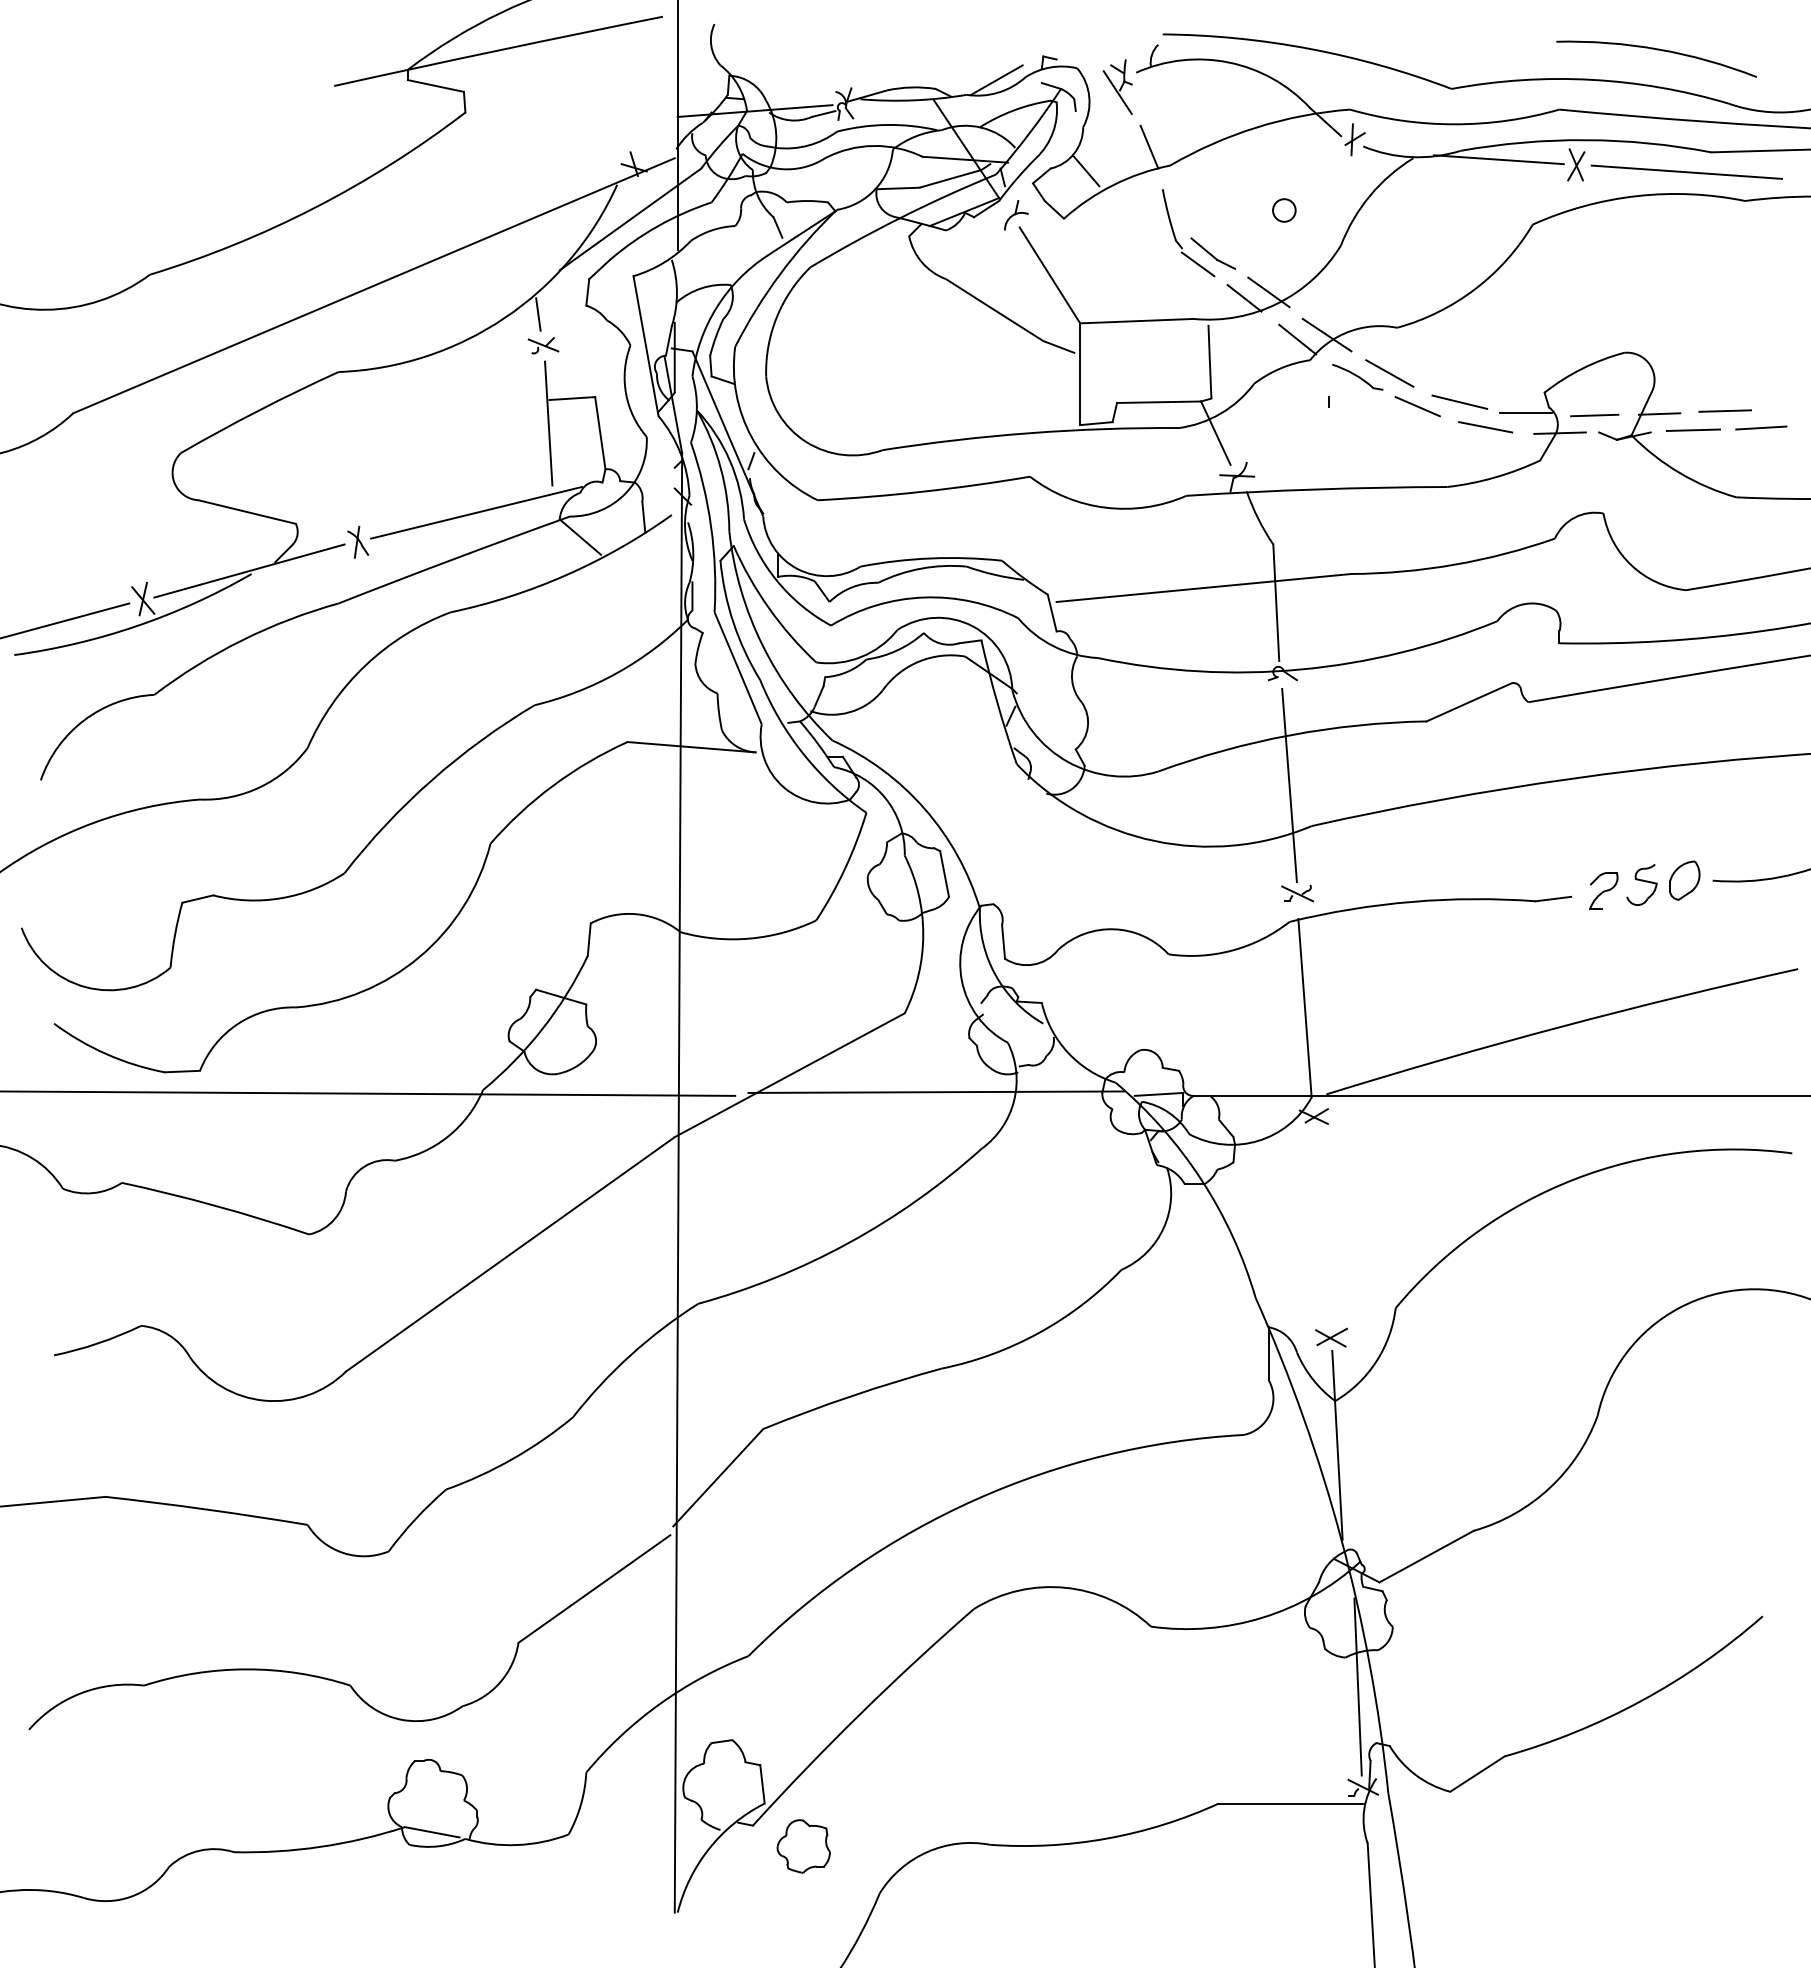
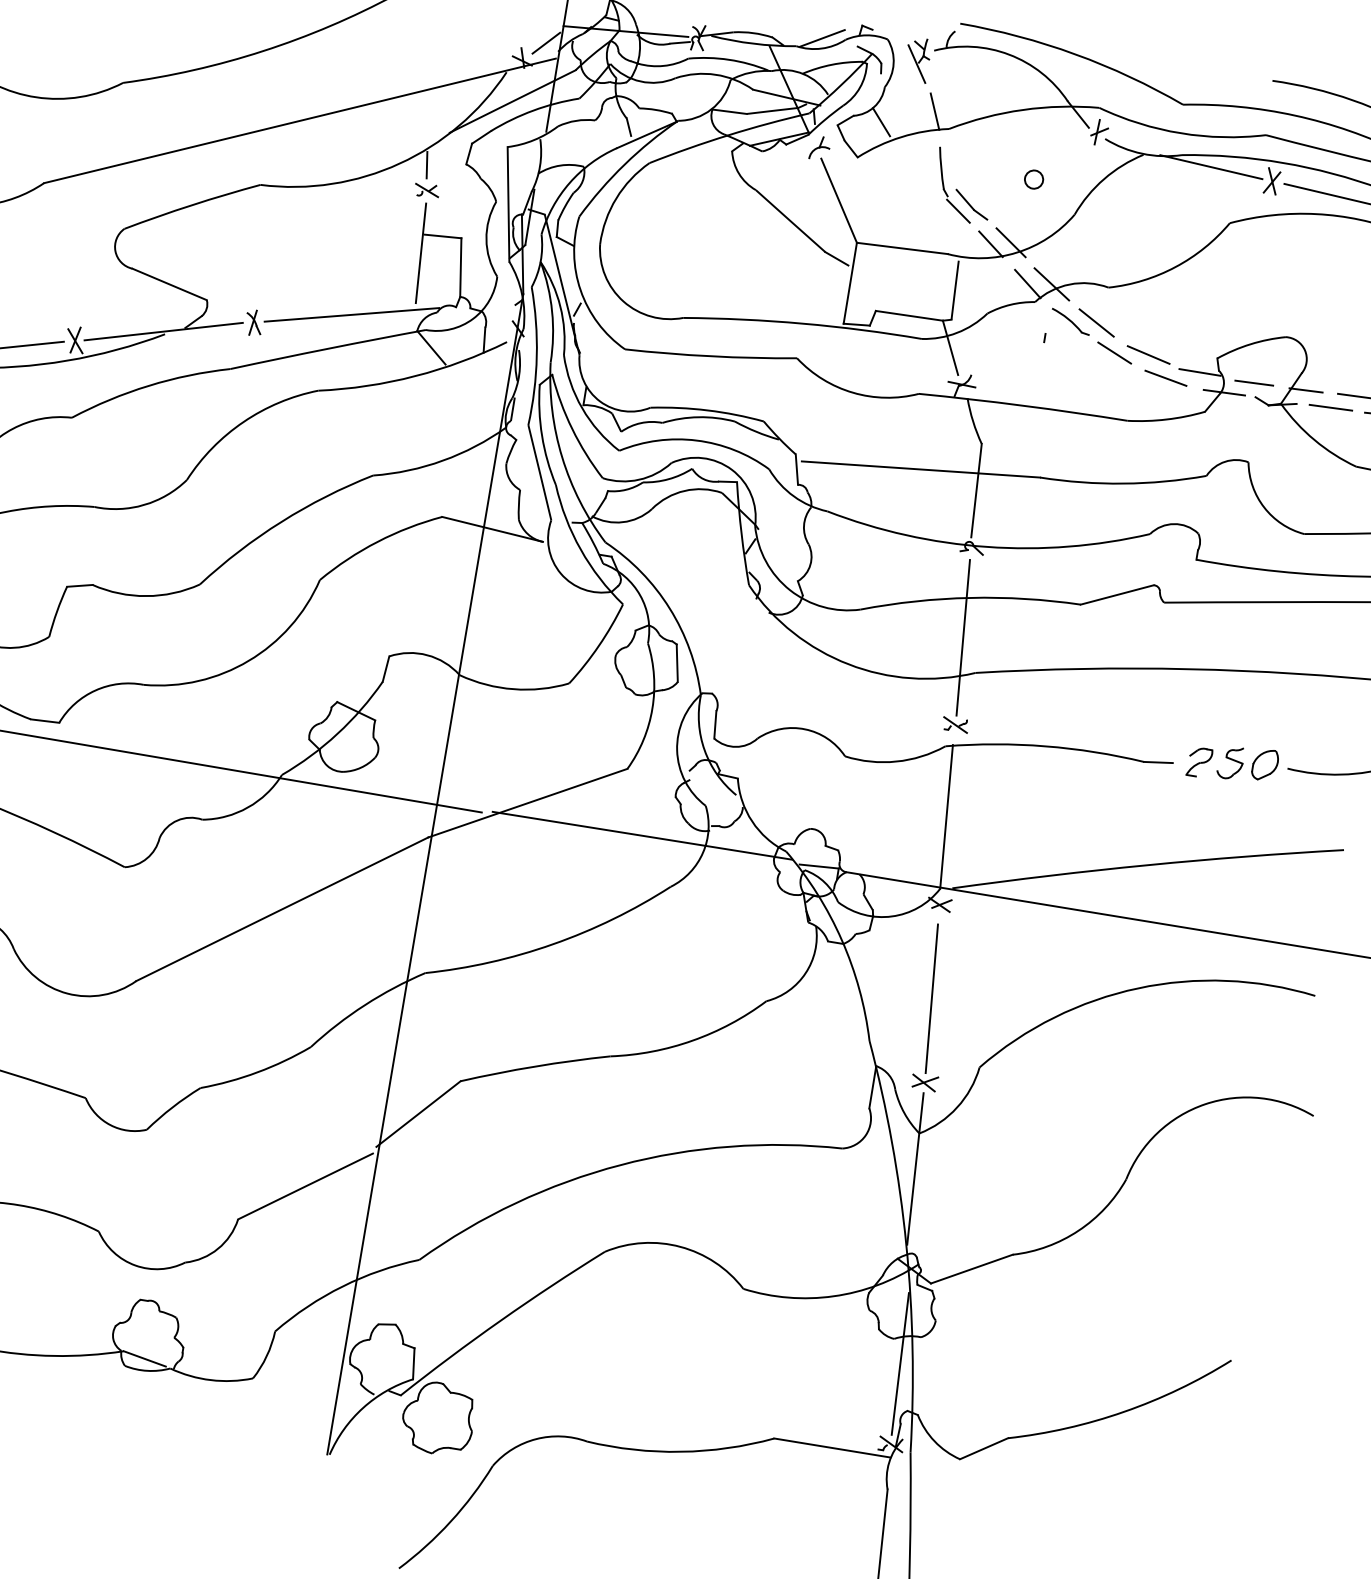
line: (659, 140) -> (546, 42), added
line: (1323, 1233) -> (931, 998), added
part: (803, 1846) -> (438, 1418), size x1.67

